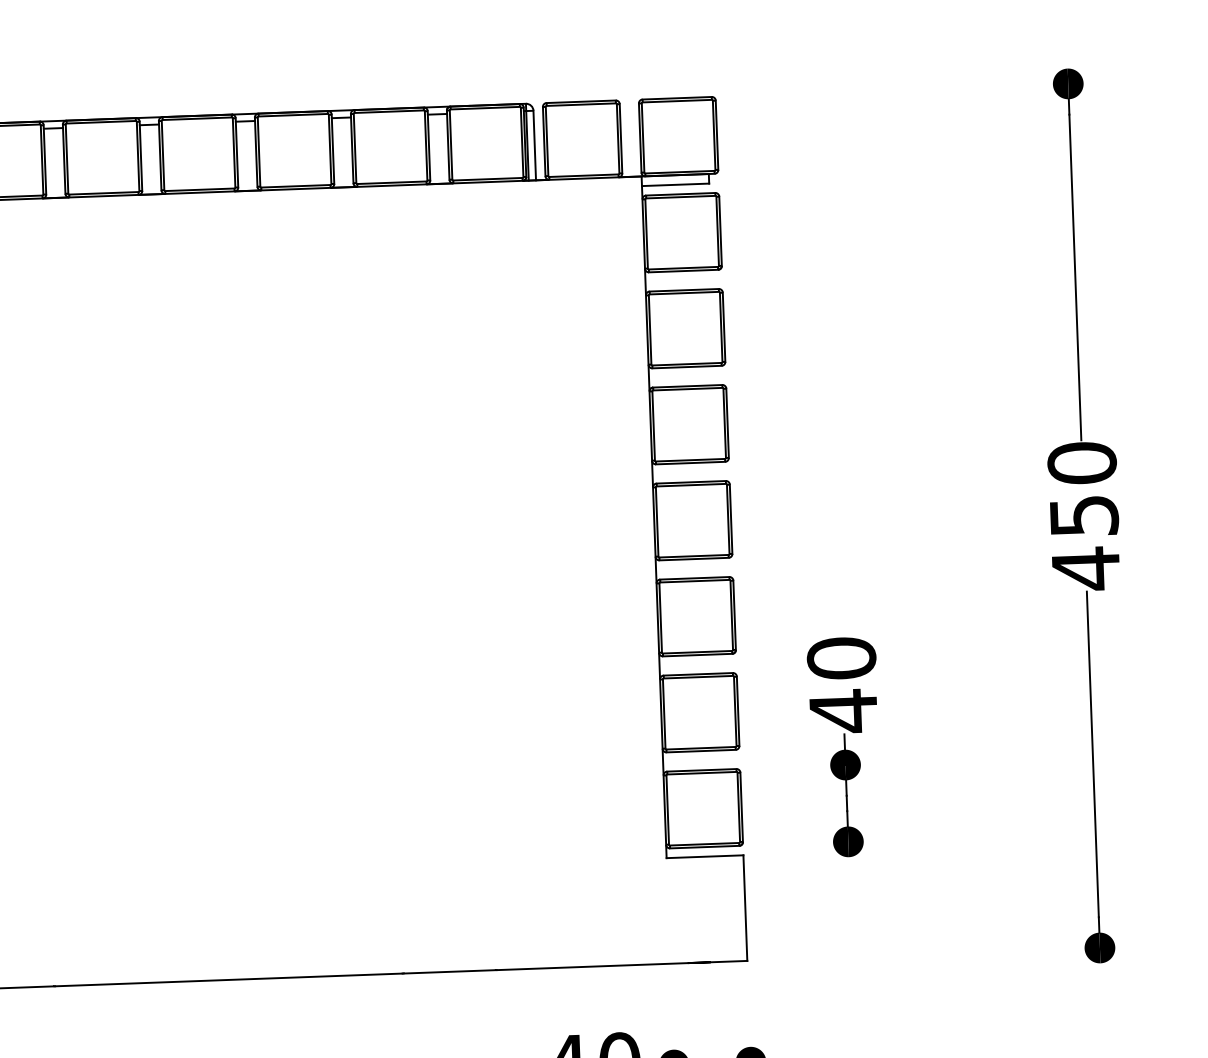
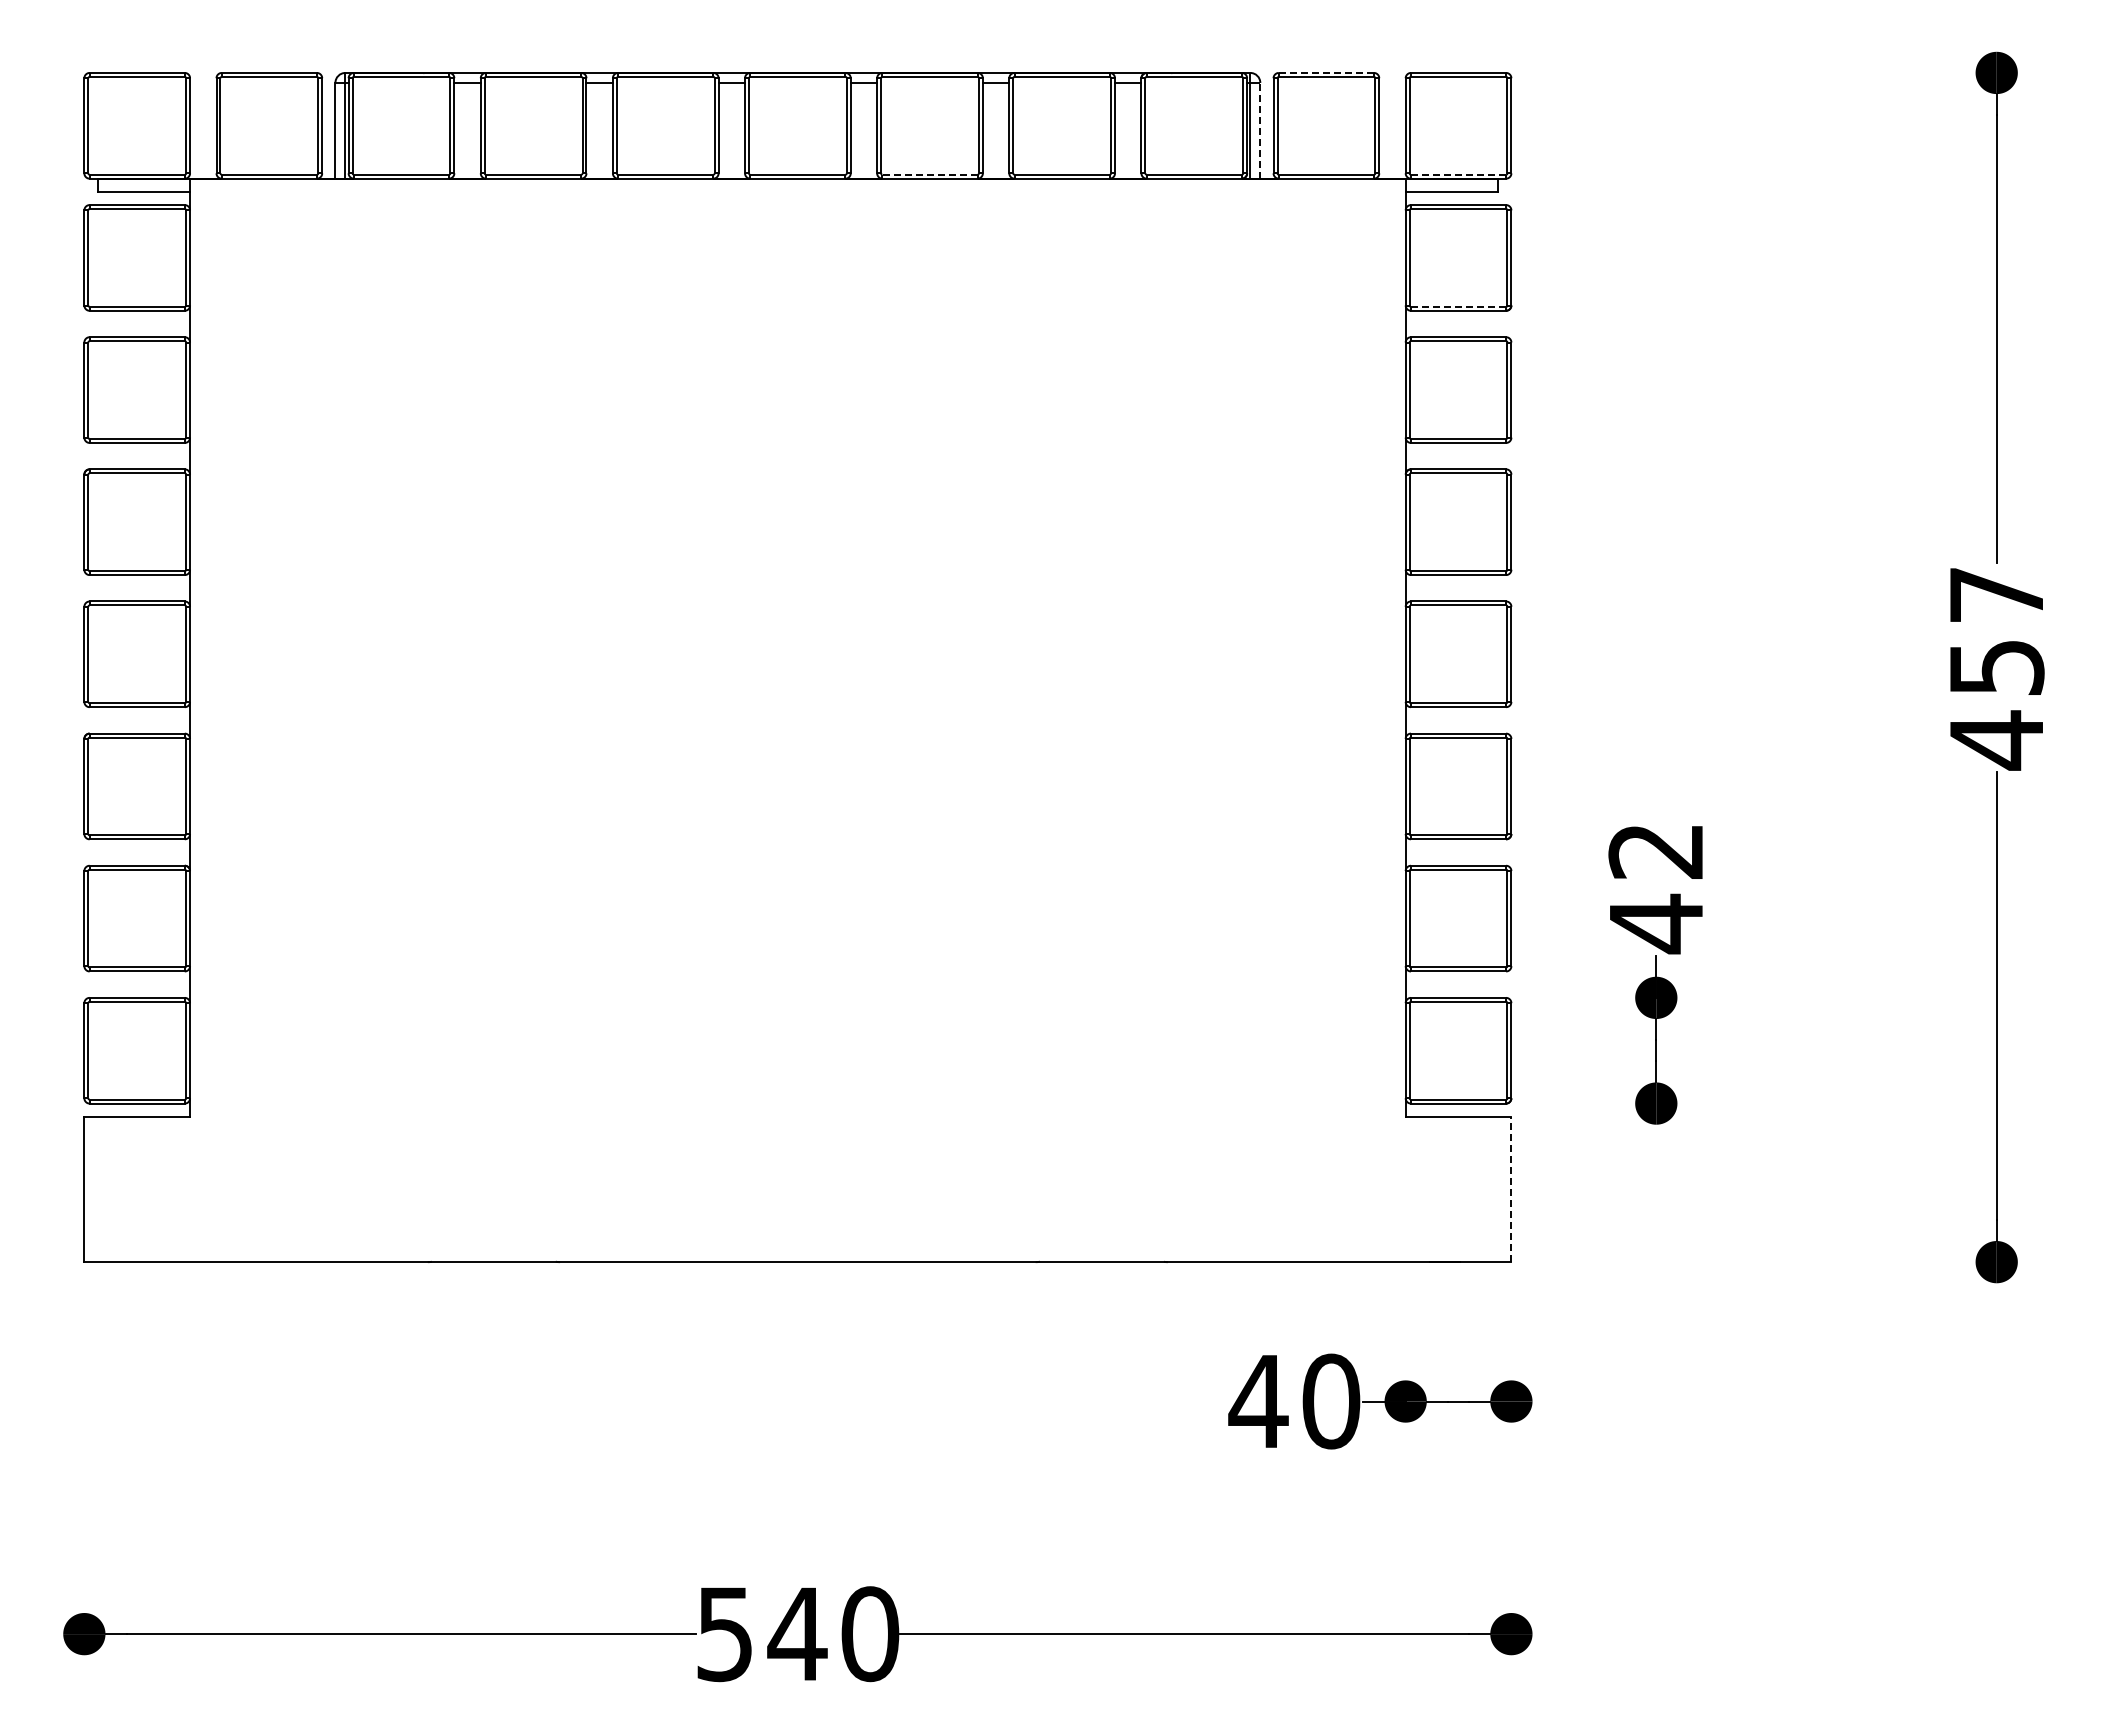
line: (581, 101) -> (1326, 72), solid -> dashed
line: (534, 145) -> (1260, 130), solid -> dashed
line: (679, 172) -> (1458, 174), solid -> dashed
line: (296, 186) -> (930, 174), solid -> dashed
line: (683, 267) -> (1458, 306), solid -> dashed
text: (1082, 462) -> (1996, 594), 450 -> 457
text: (841, 657) -> (1656, 850), 40 -> 42
line: (745, 908) -> (1511, 1189), solid -> dashed

